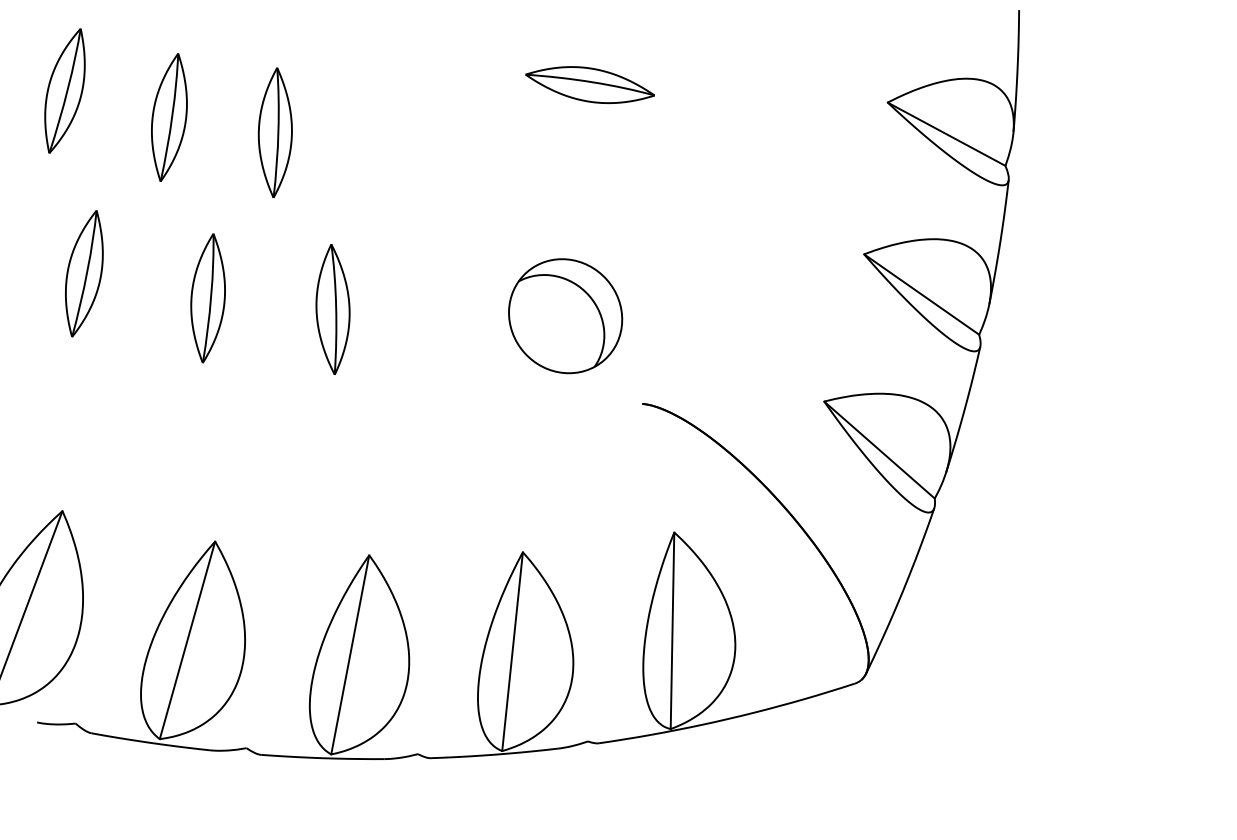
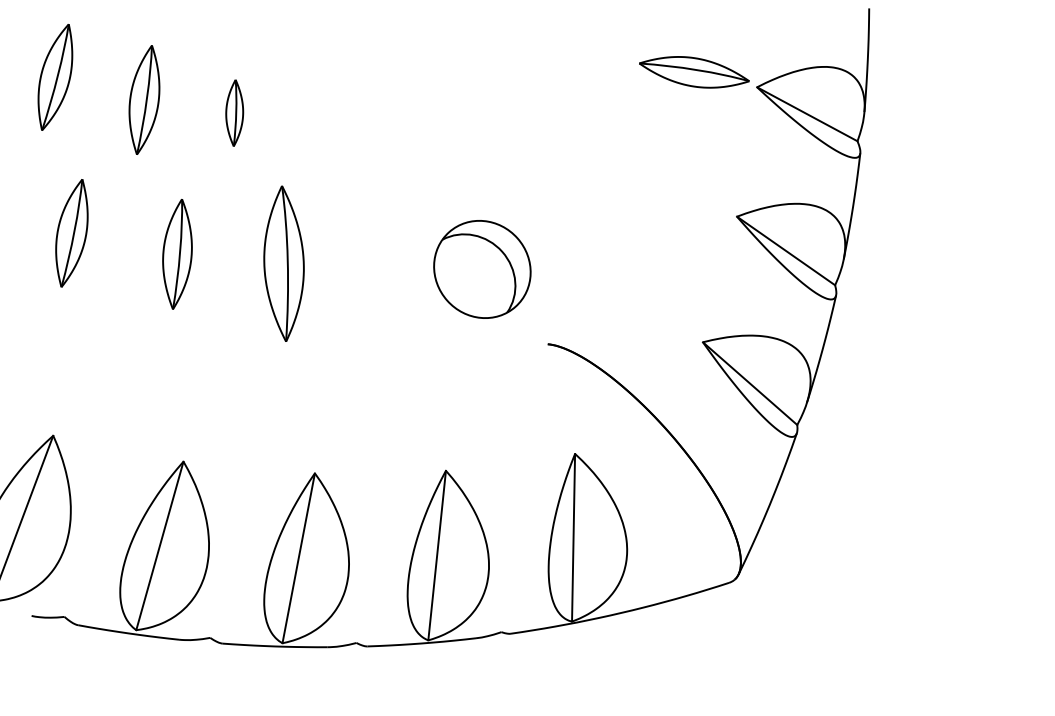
part: (589, 84) -> (693, 71), moved
part: (274, 132) -> (234, 112), size x0.6
part: (332, 309) -> (283, 263), size x1.4

